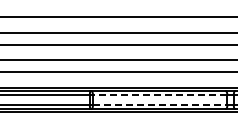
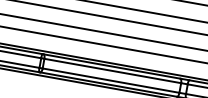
line: (159, 95) -> (112, 70), dashed -> solid
line: (160, 104) -> (111, 80), dashed -> solid

